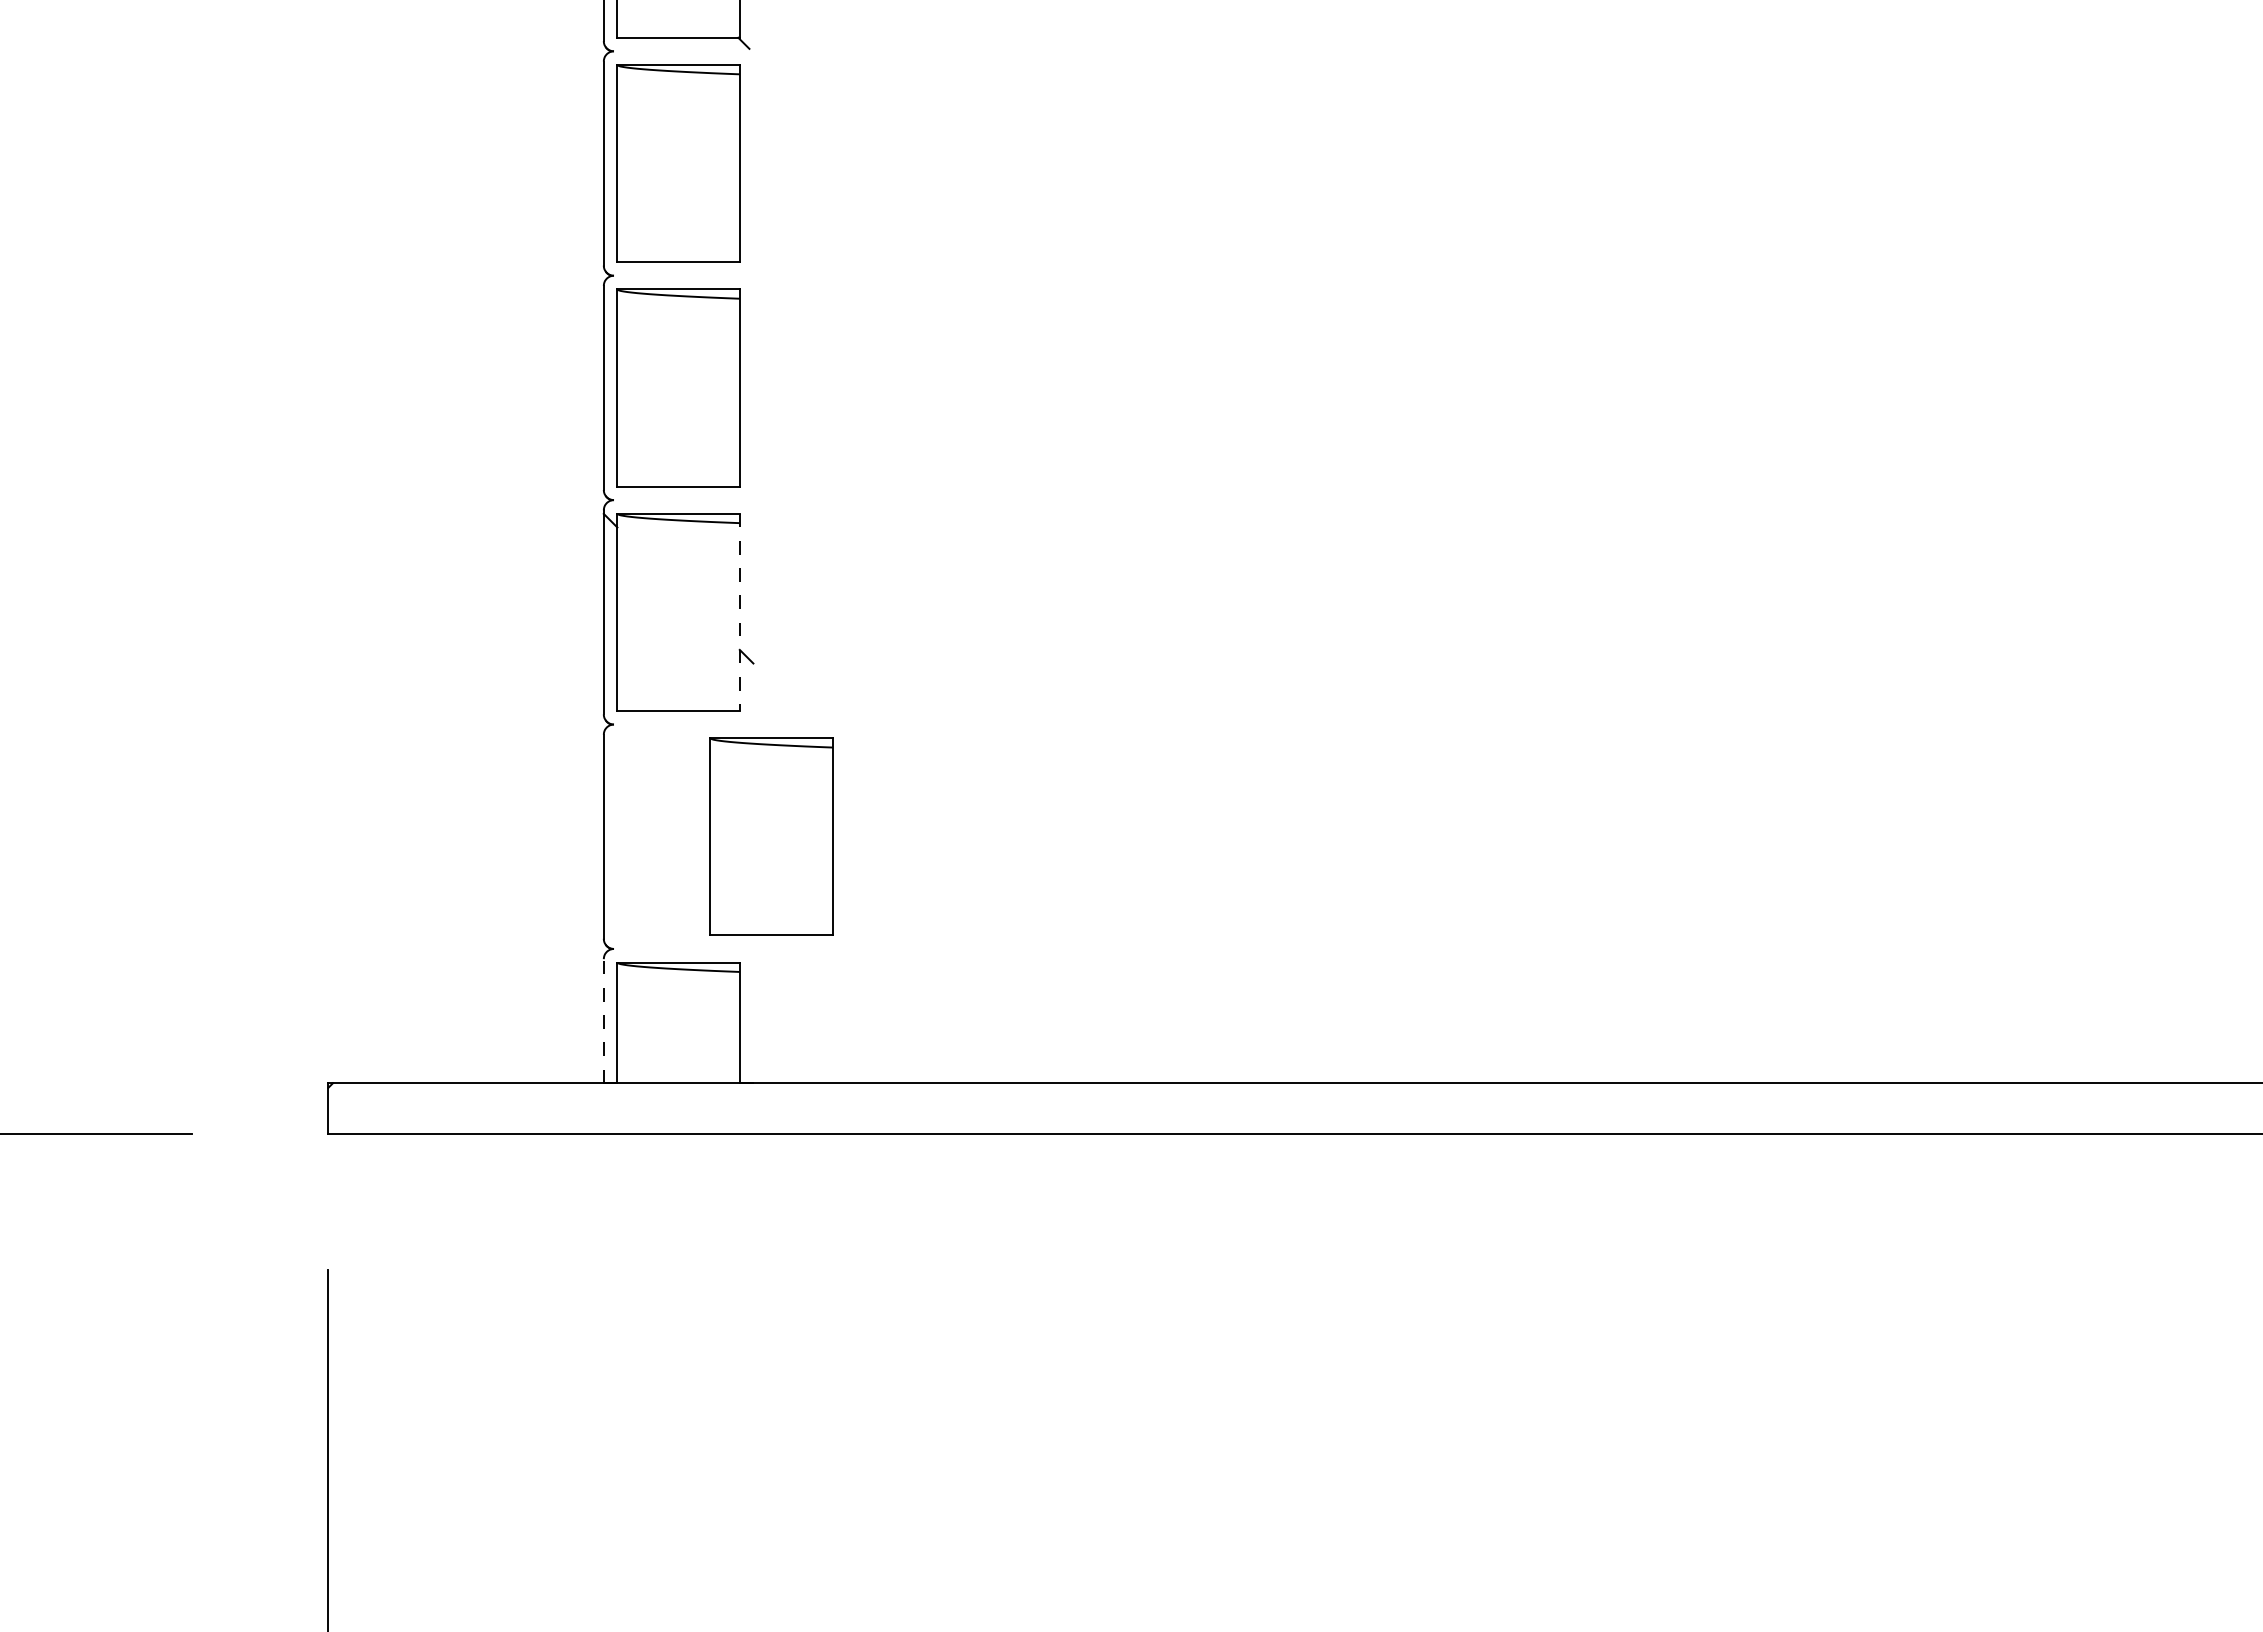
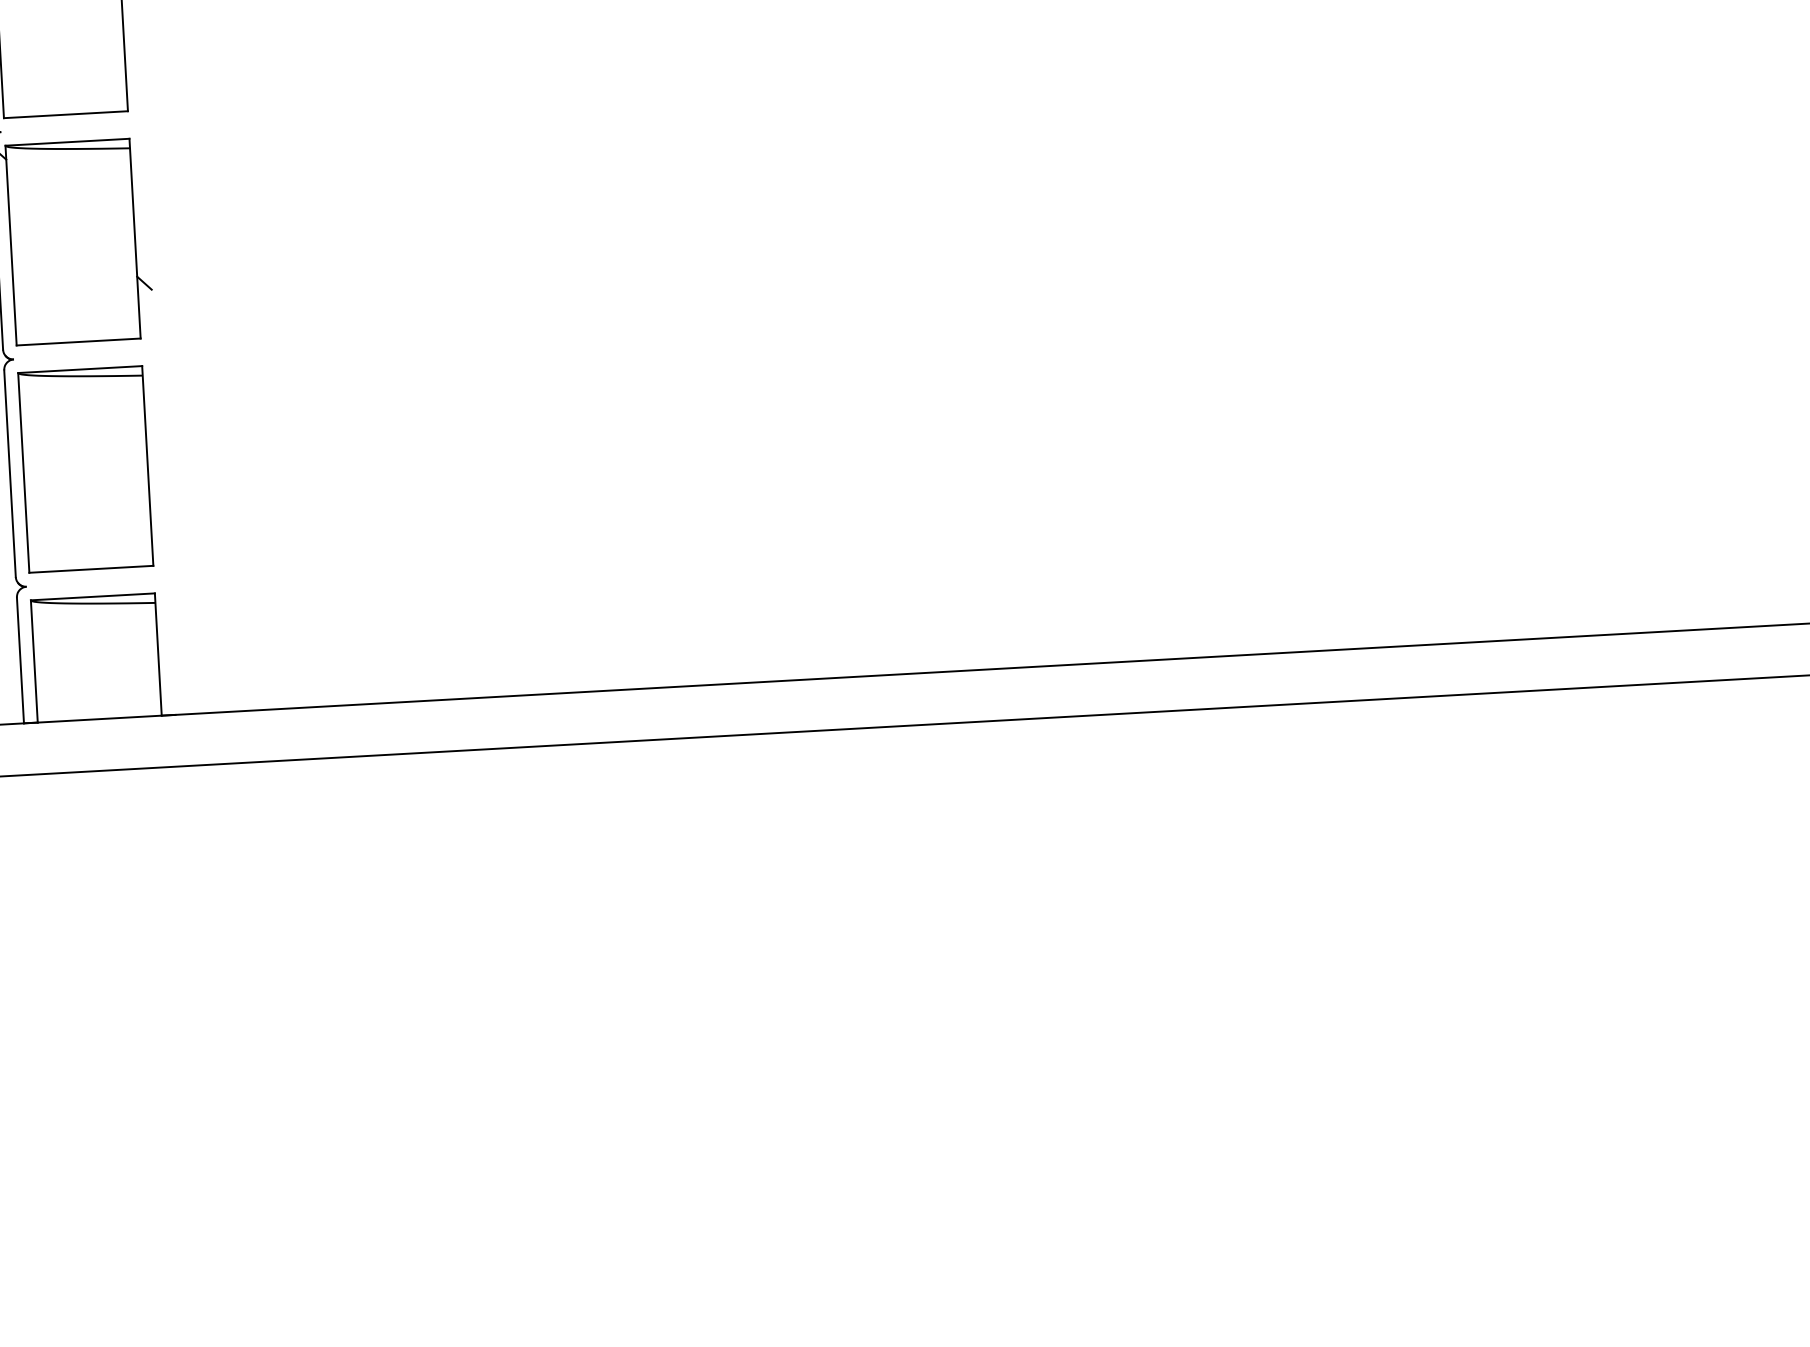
line: (739, 612) -> (134, 238), dashed -> solid
part: (771, 836) -> (85, 469), moved
line: (603, 1020) -> (20, 659), dashed -> solid

